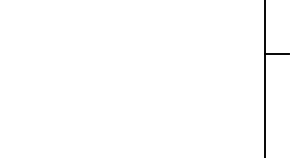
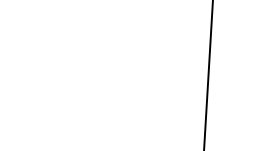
line: (276, 53) -> (223, 46), removed

